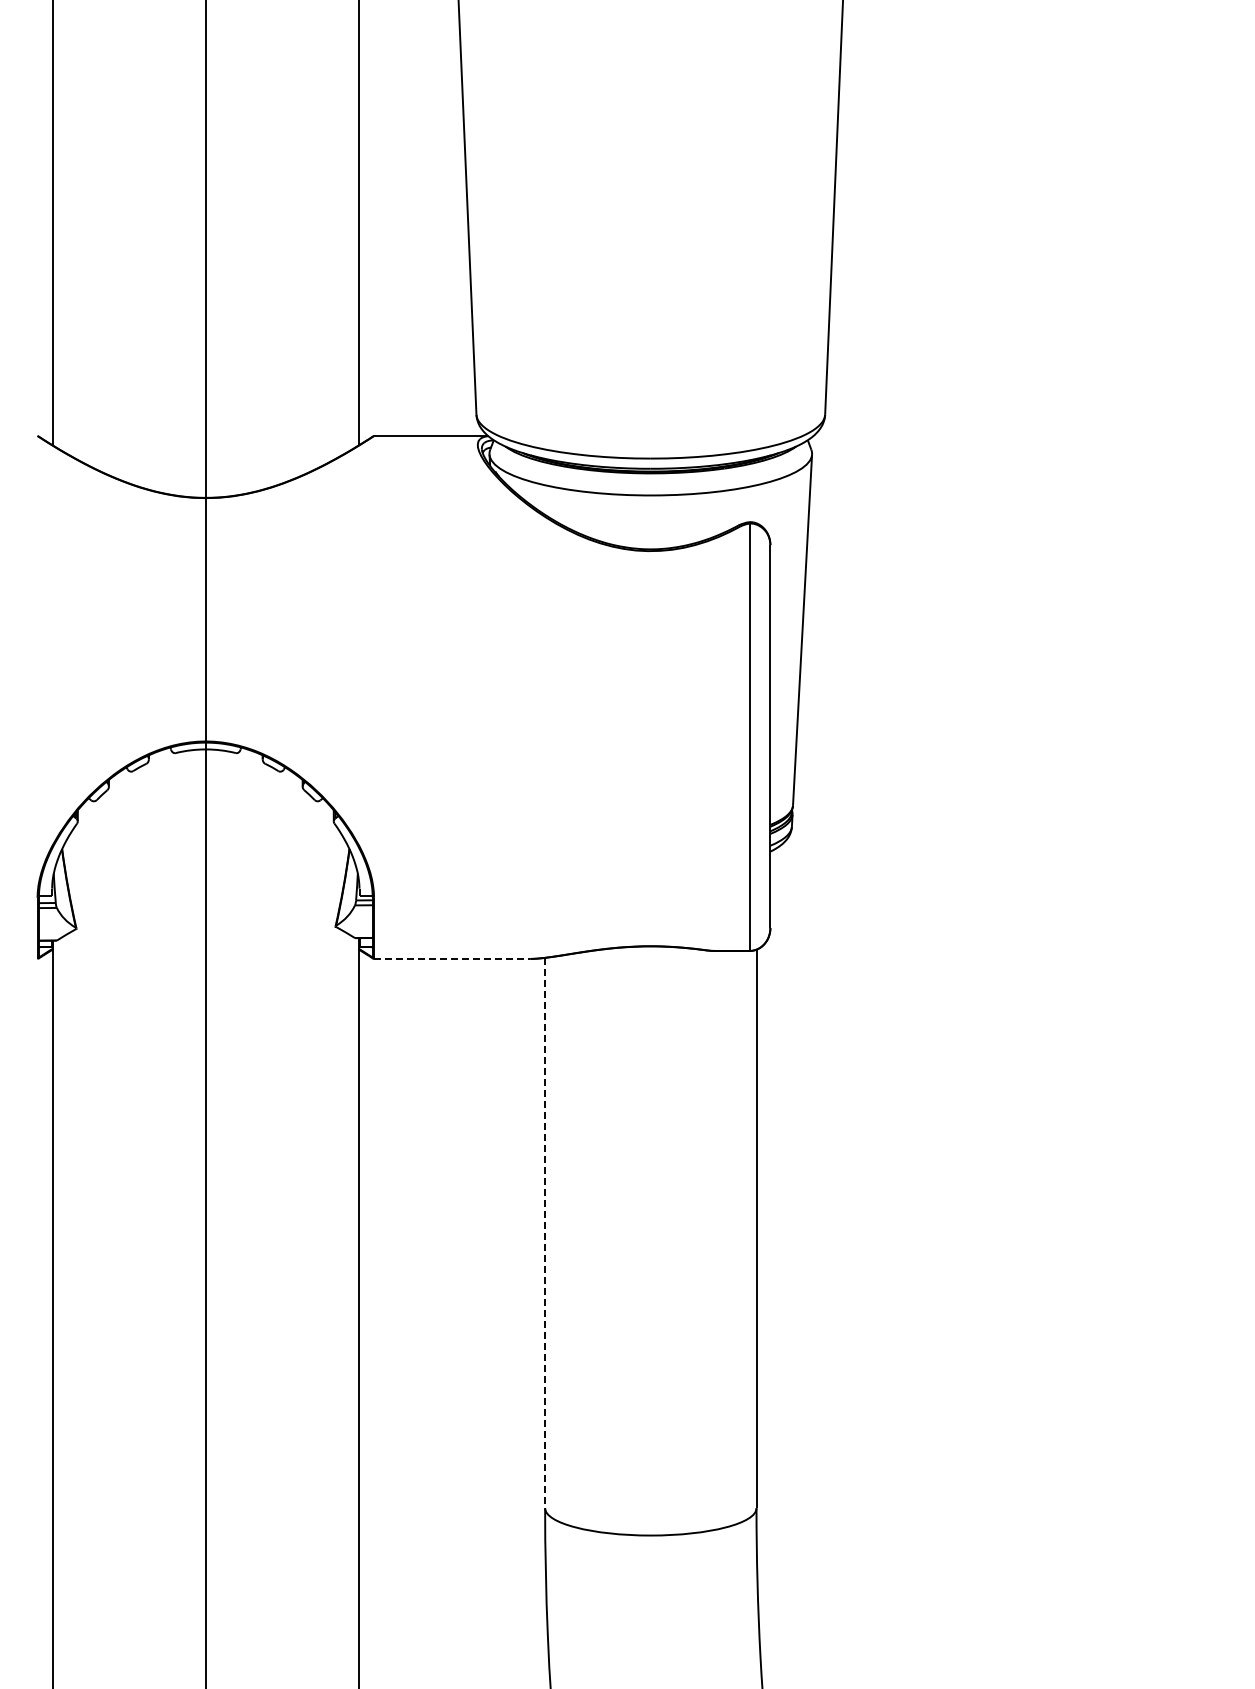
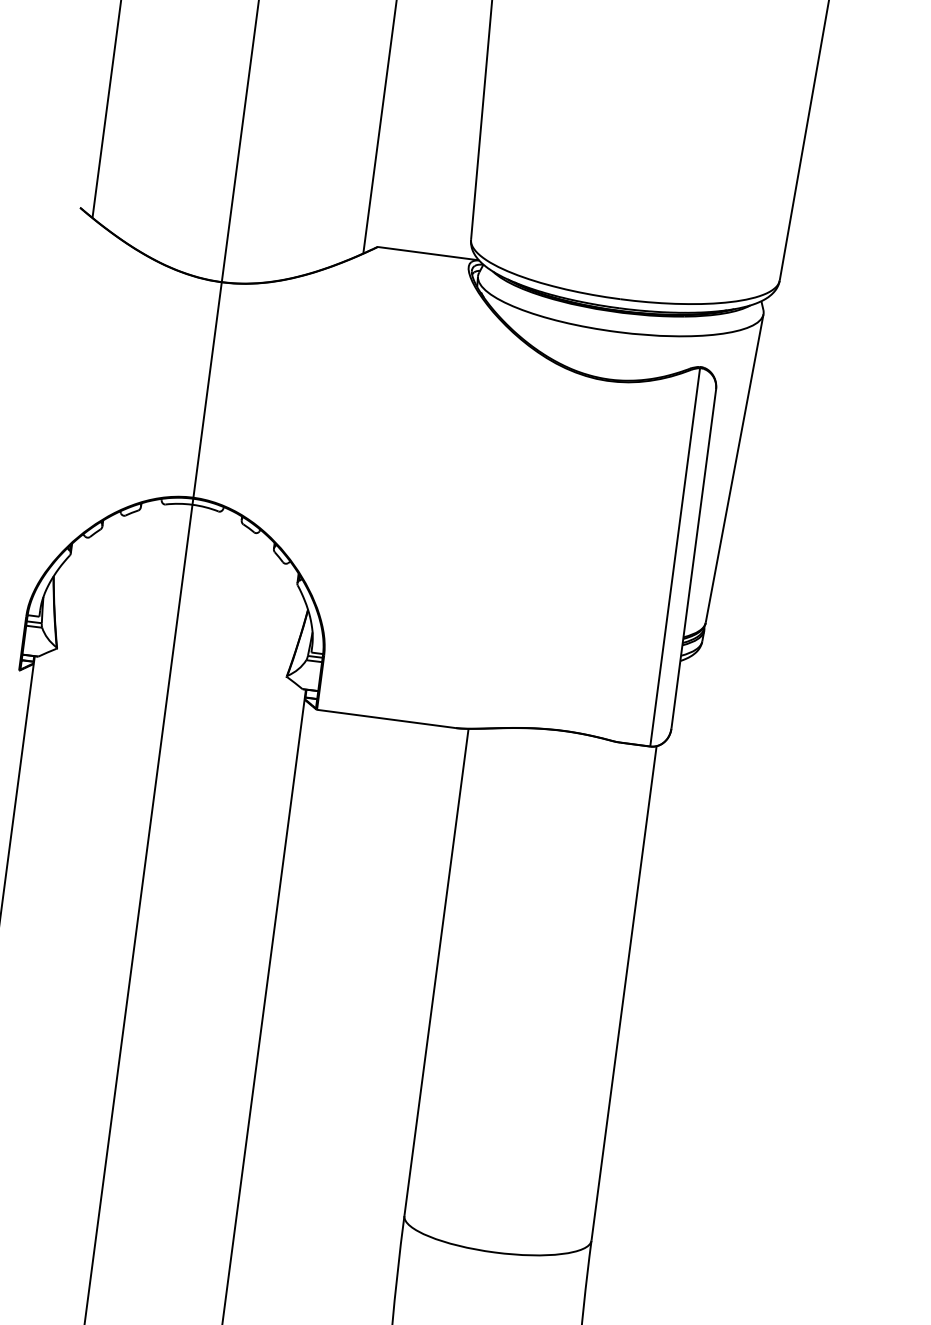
line: (452, 958) -> (386, 718), dashed -> solid
line: (545, 1233) -> (436, 972), dashed -> solid

